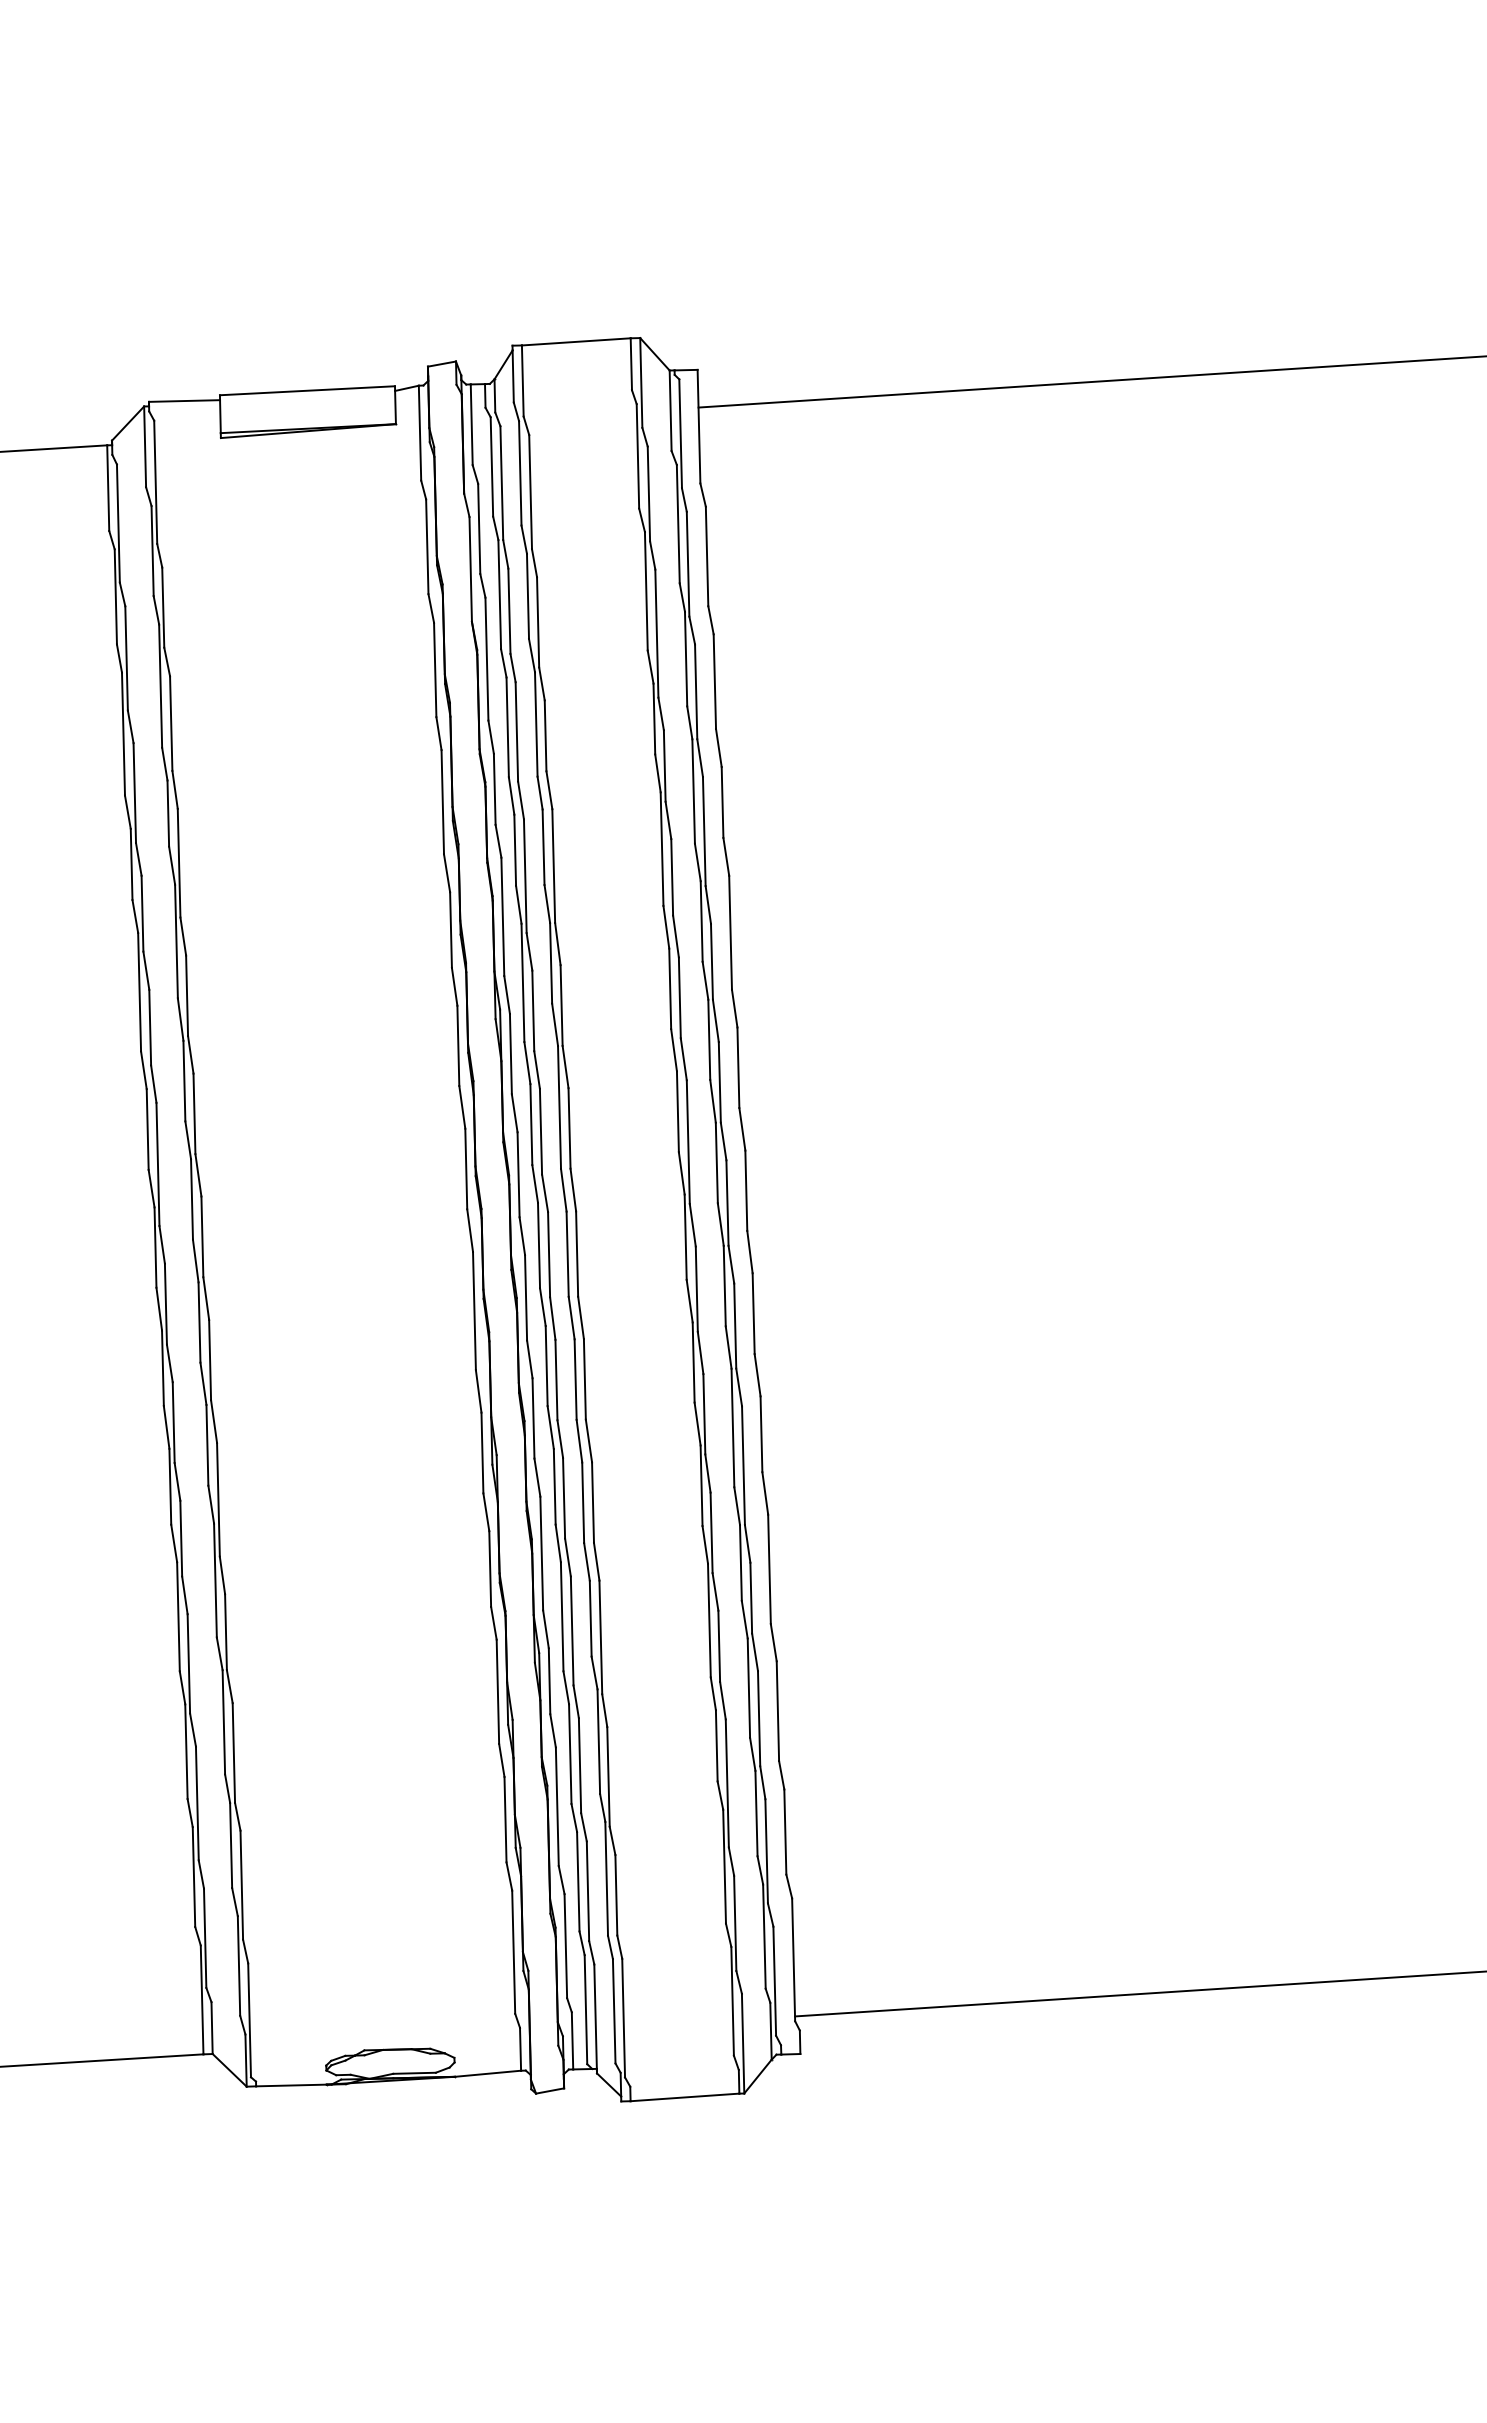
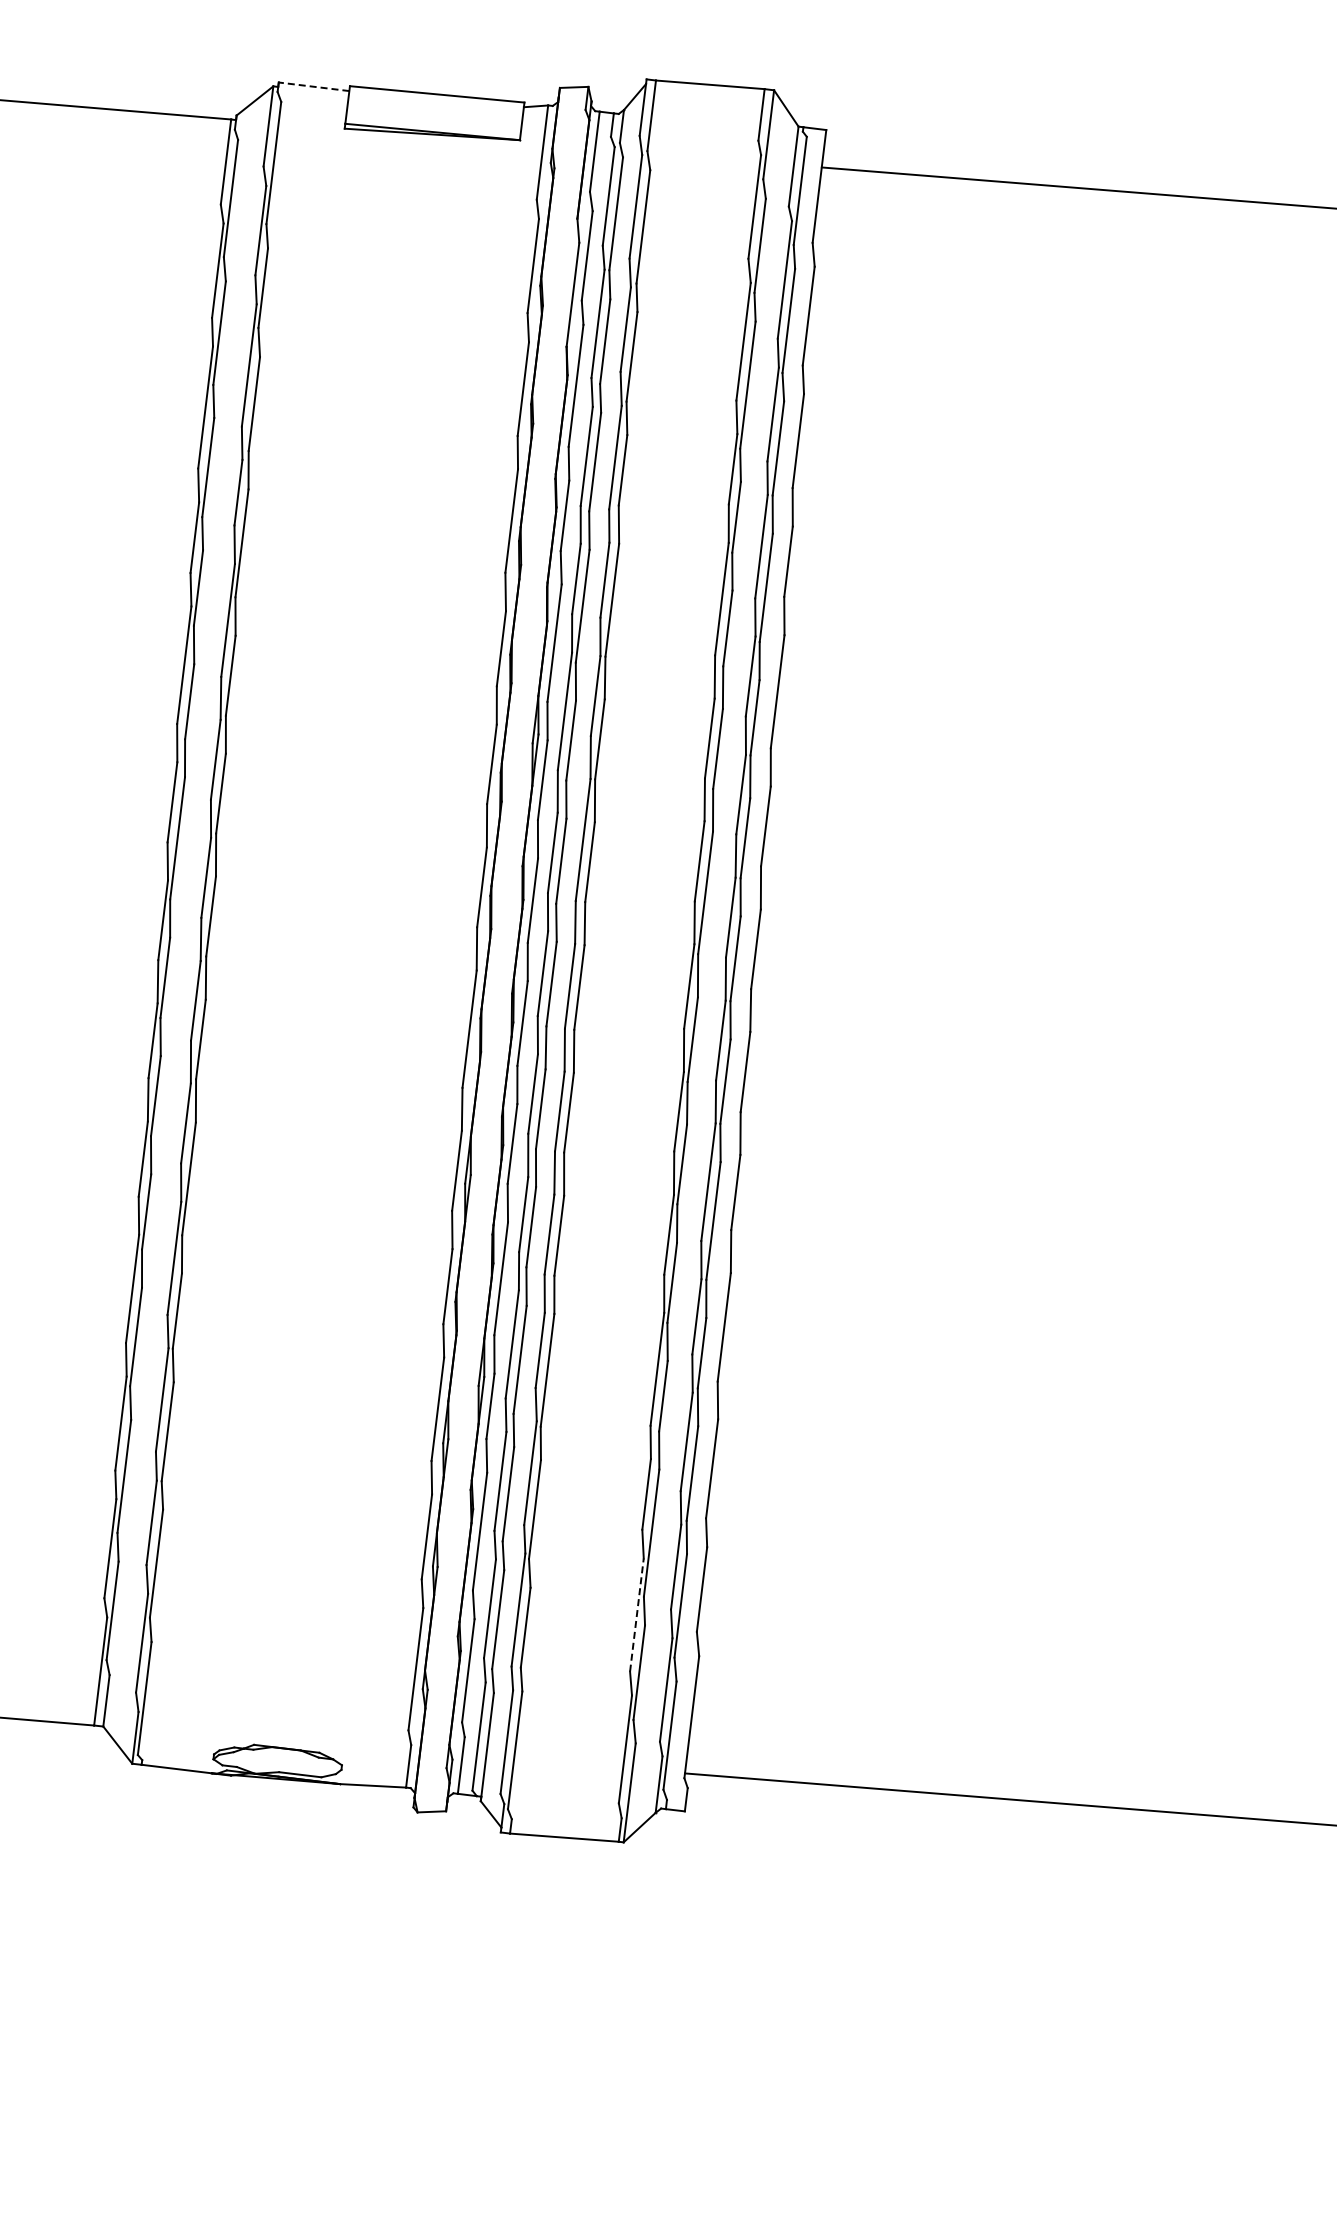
line: (184, 401) -> (313, 87), solid -> dashed
line: (724, 1866) -> (636, 1614), solid -> dashed

